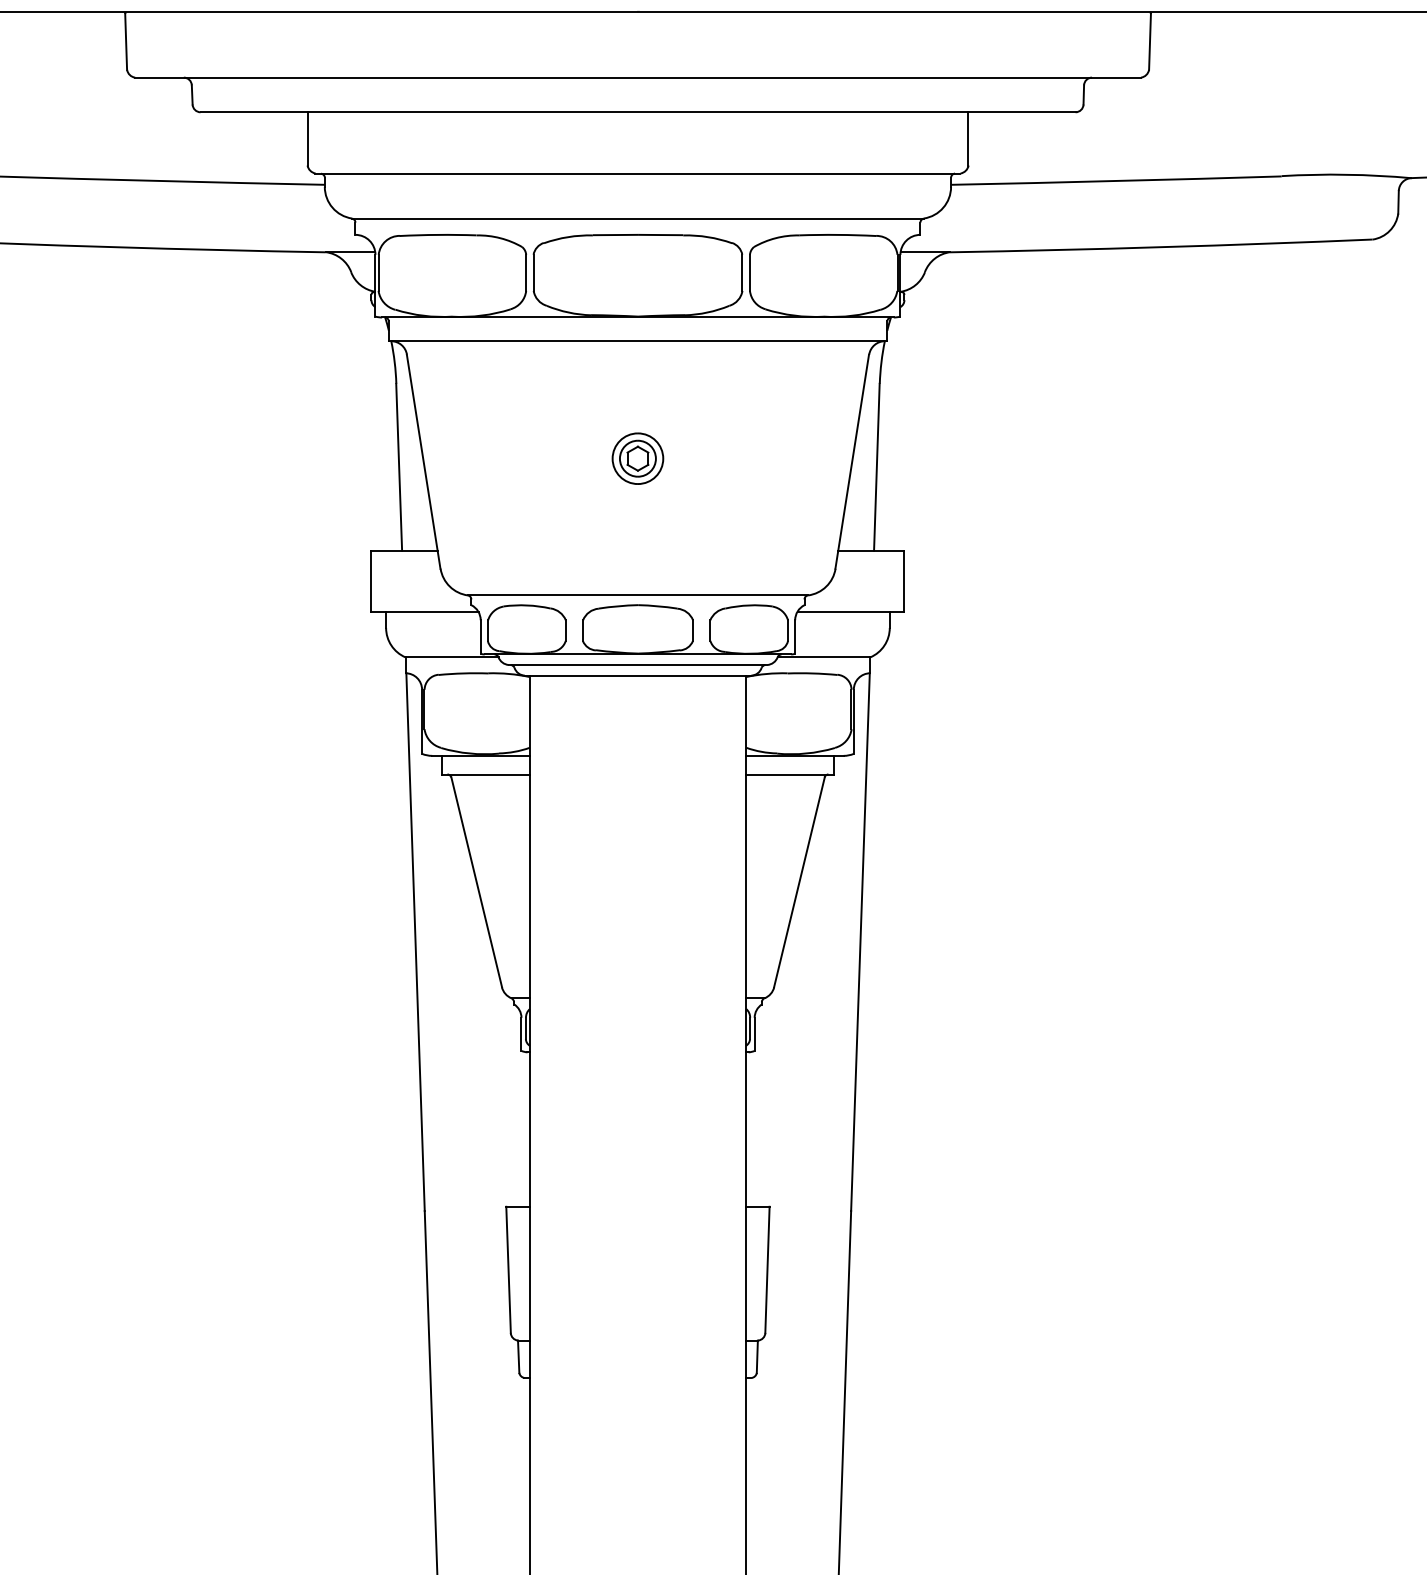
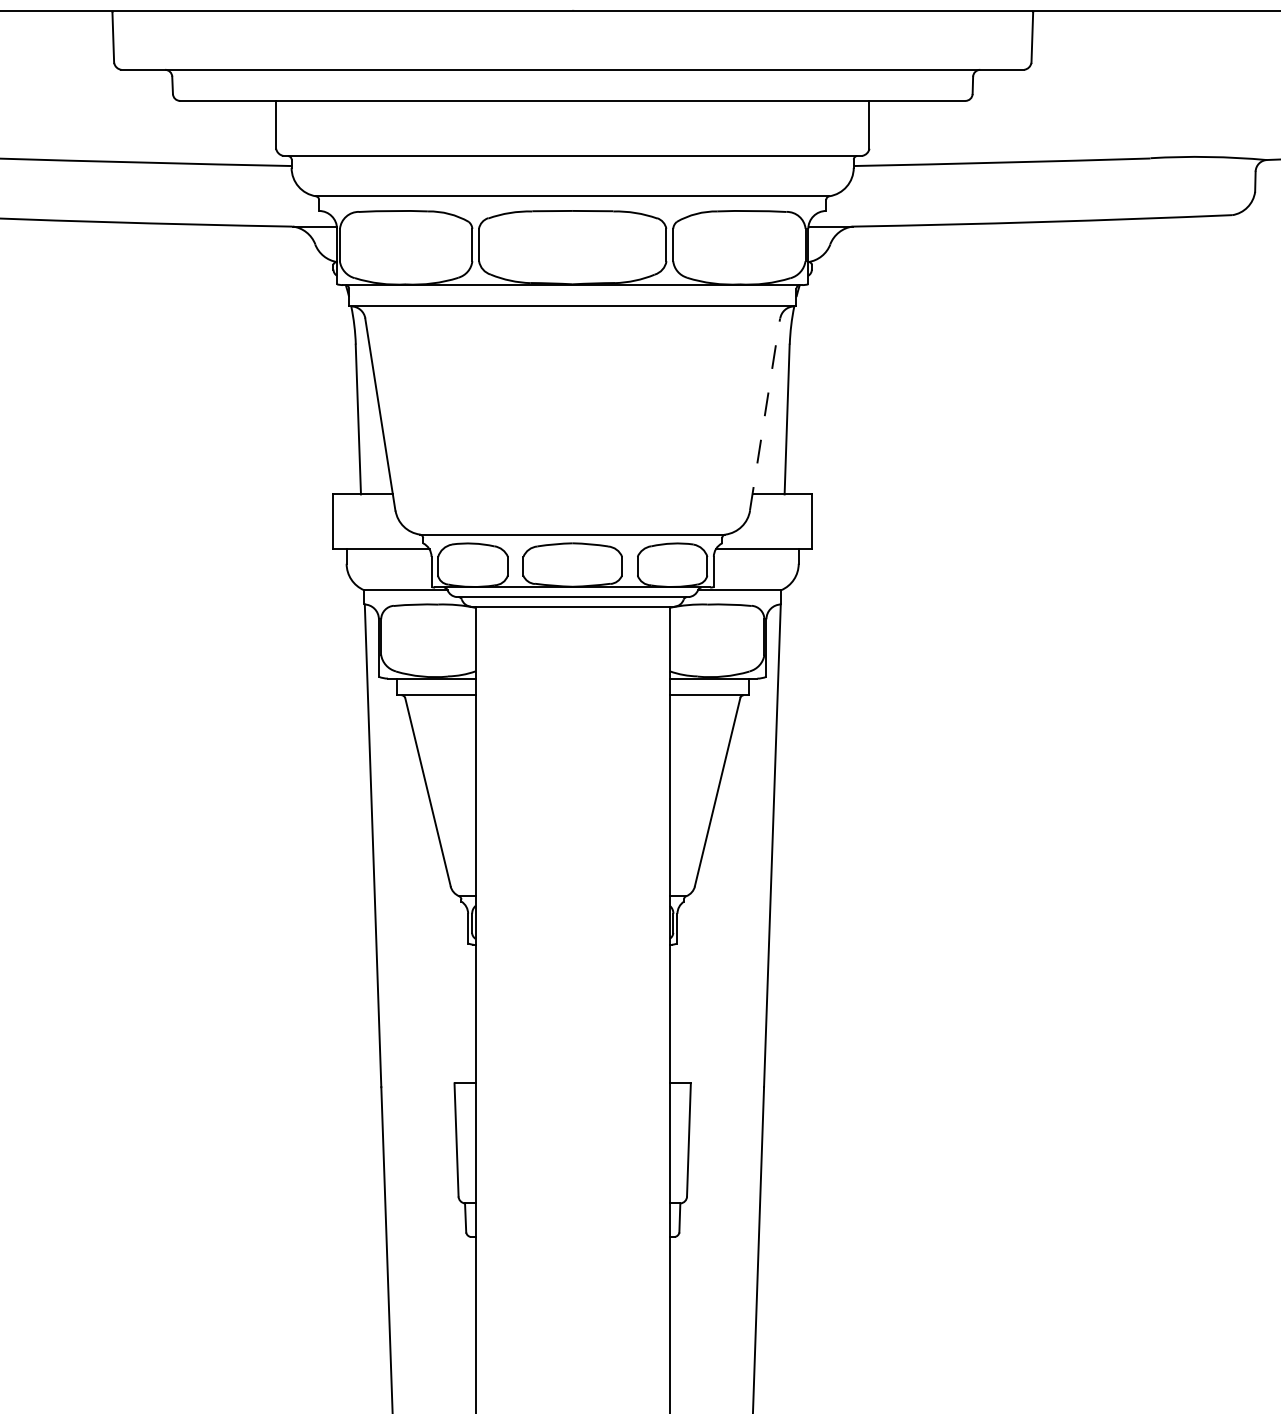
part: (637, 458) -> (572, 411), removed
line: (852, 461) -> (765, 414), solid -> dashed

